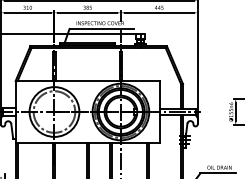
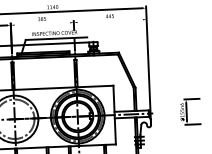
line: (87, 12) -> (42, 23), removed
line: (158, 12) -> (109, 20), removed

